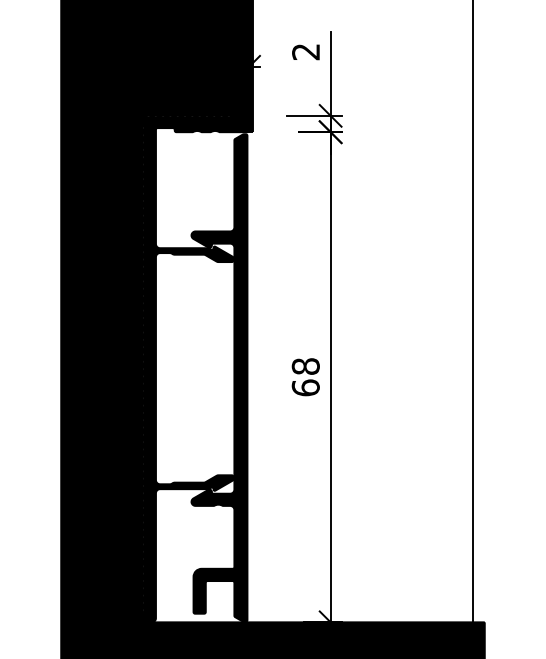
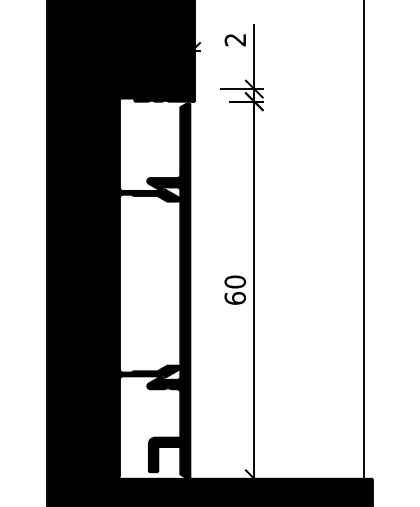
text: (305, 366) -> (235, 281), 68 -> 60

